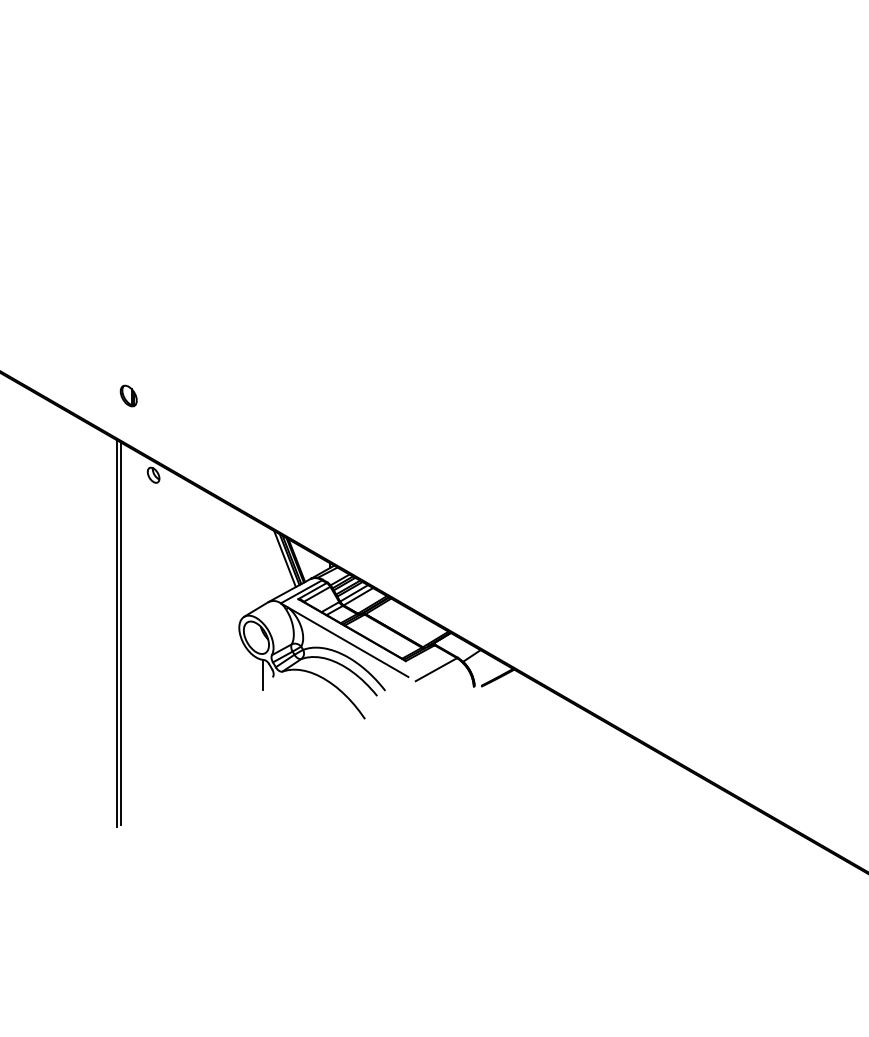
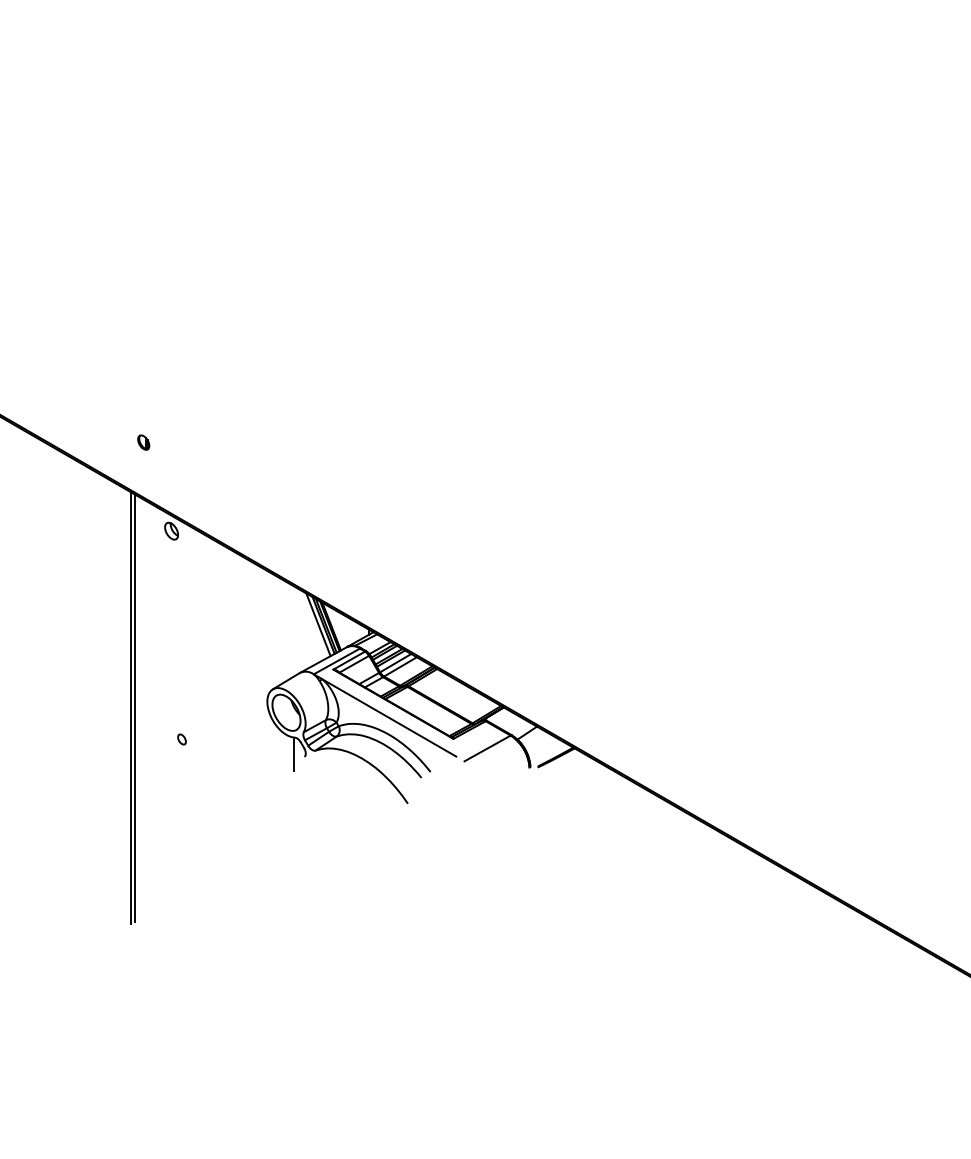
part: (128, 395) -> (143, 442), size x0.62
part: (162, 661) -> (181, 739), added

